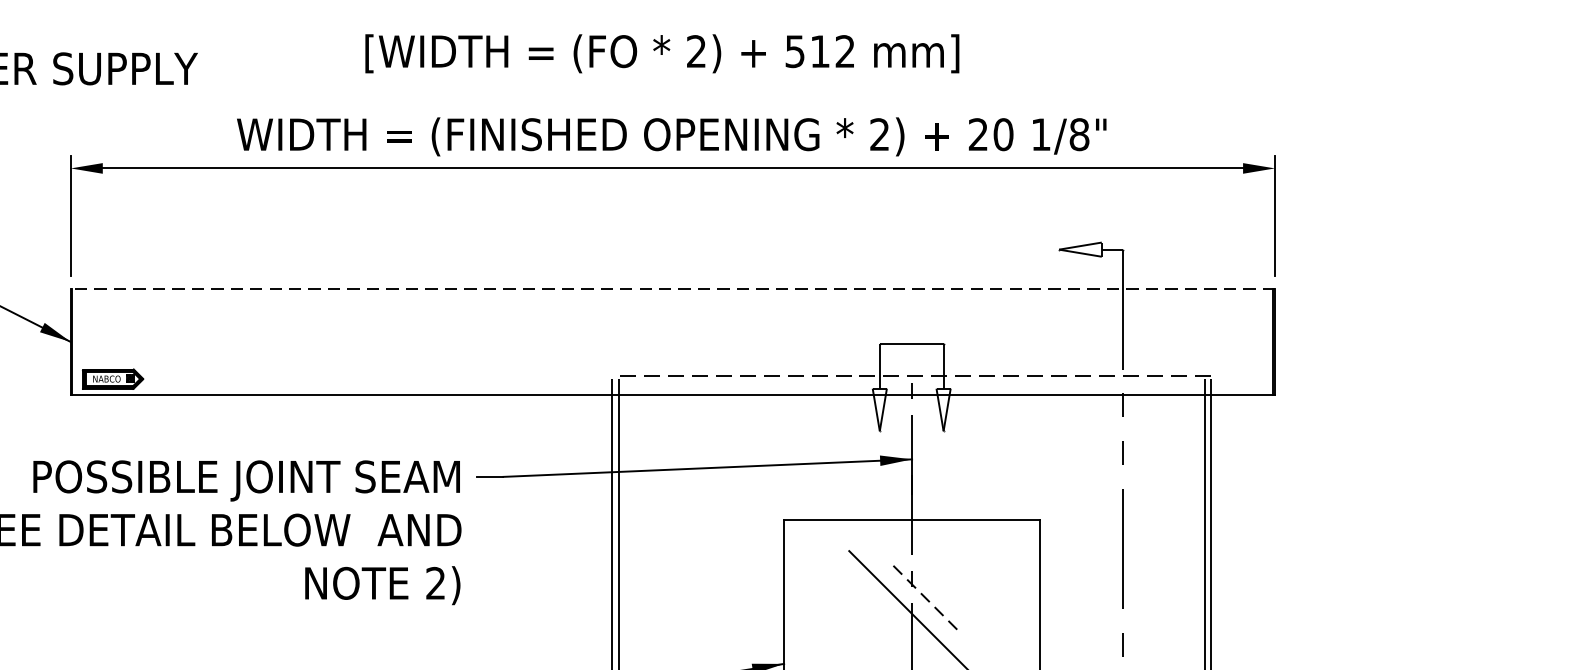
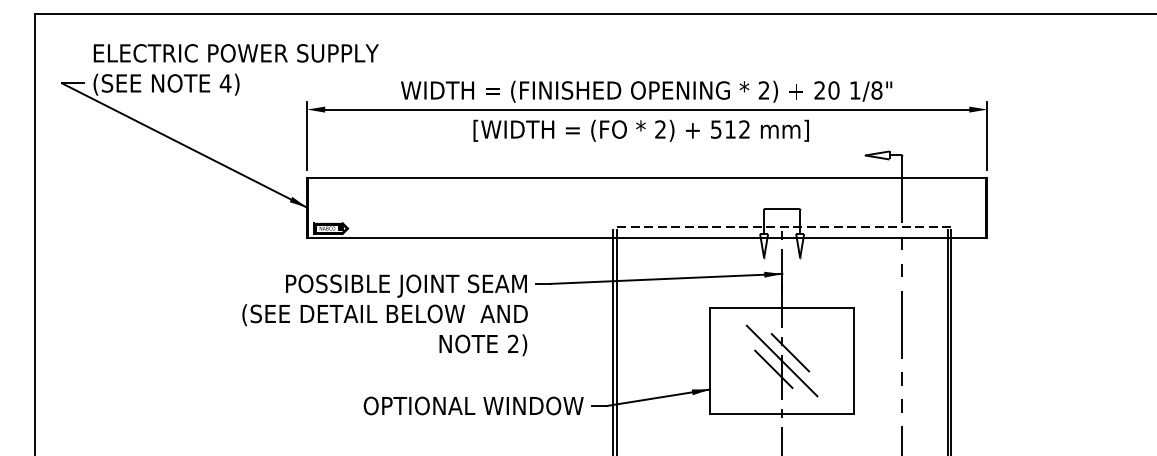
text: (660, 53) -> (640, 130), moved
line: (671, 288) -> (646, 177), dashed -> solid
line: (926, 600) -> (790, 353), dashed -> solid
line: (896, 626) -> (773, 368), added

